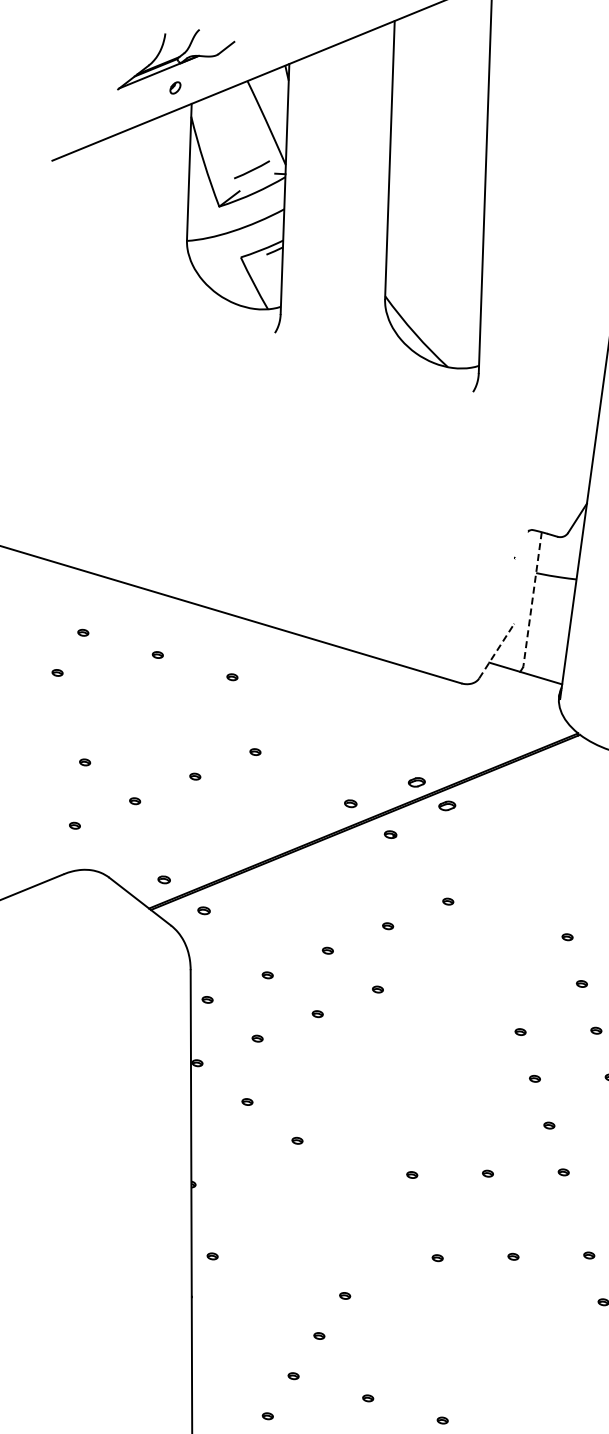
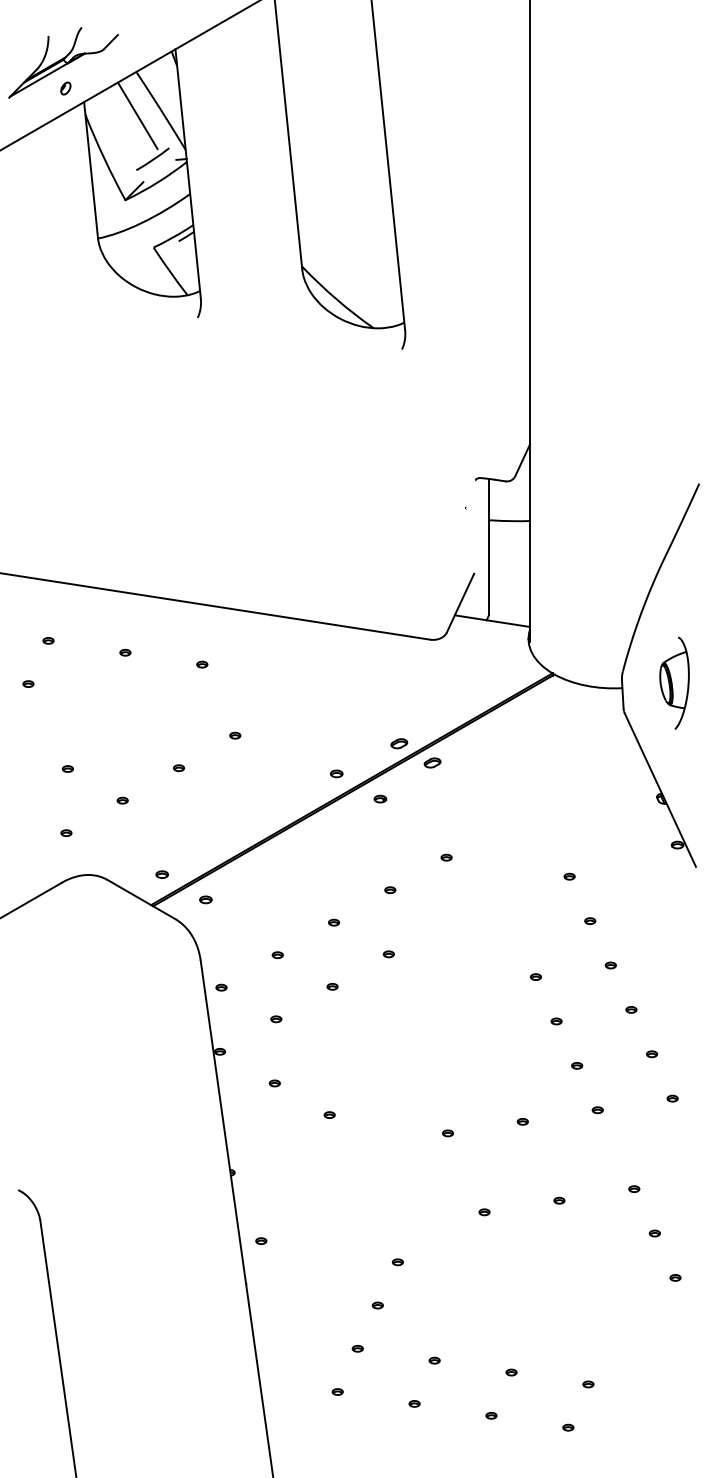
line: (242, 124) -> (137, 115), added
line: (533, 599) -> (489, 546), dashed -> solid
line: (496, 650) -> (460, 602), dashed -> solid

